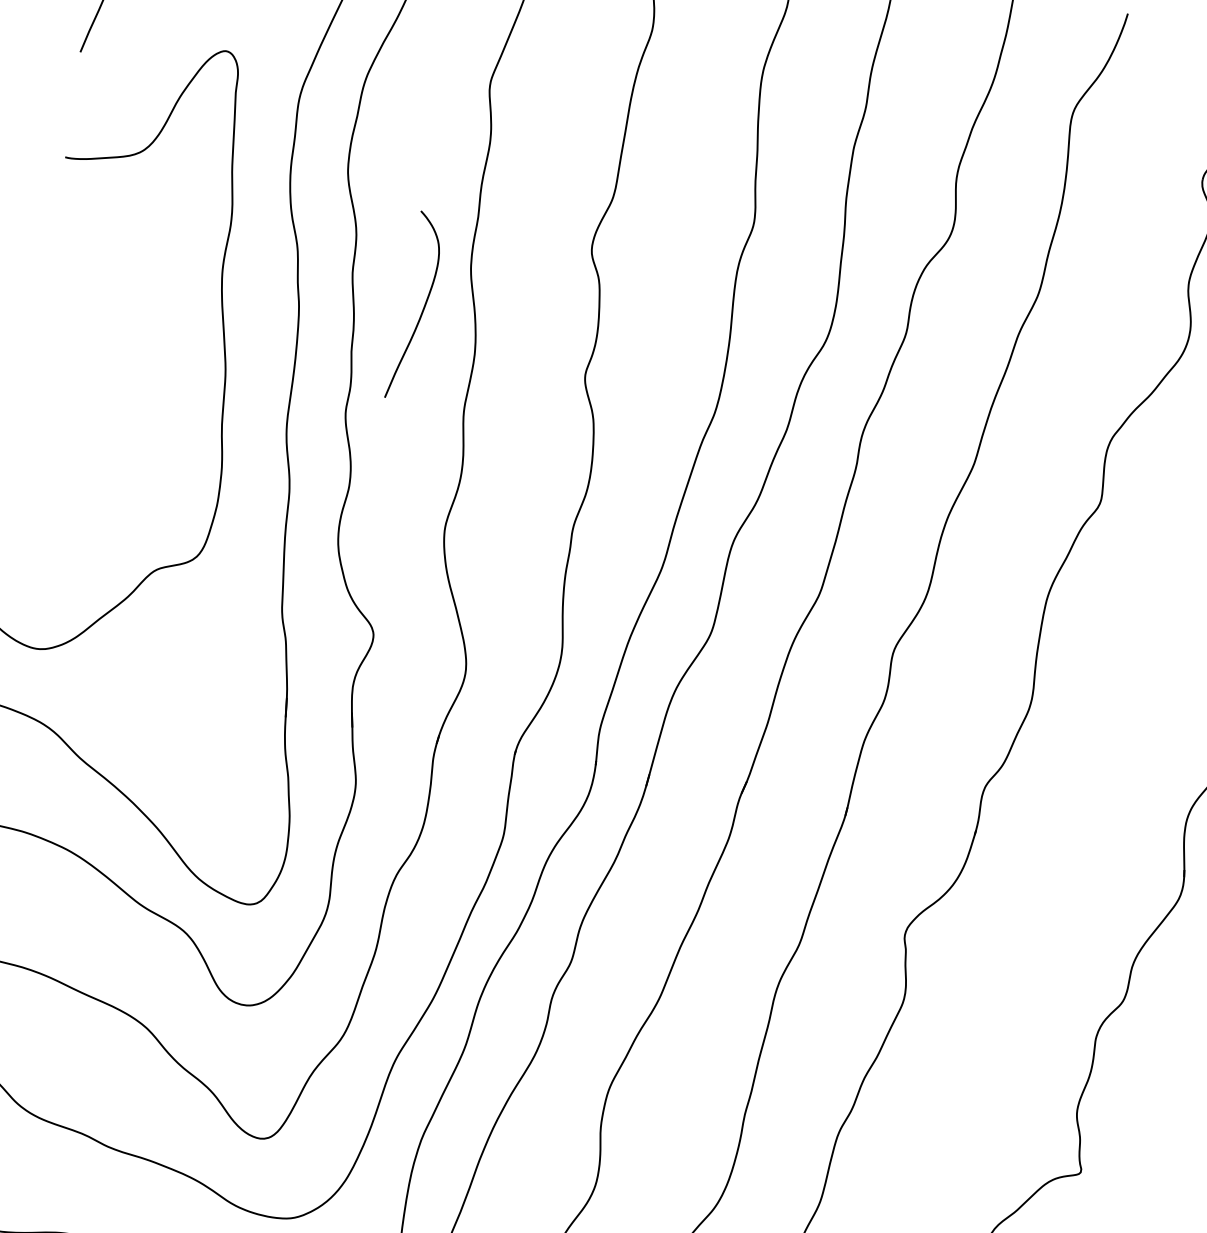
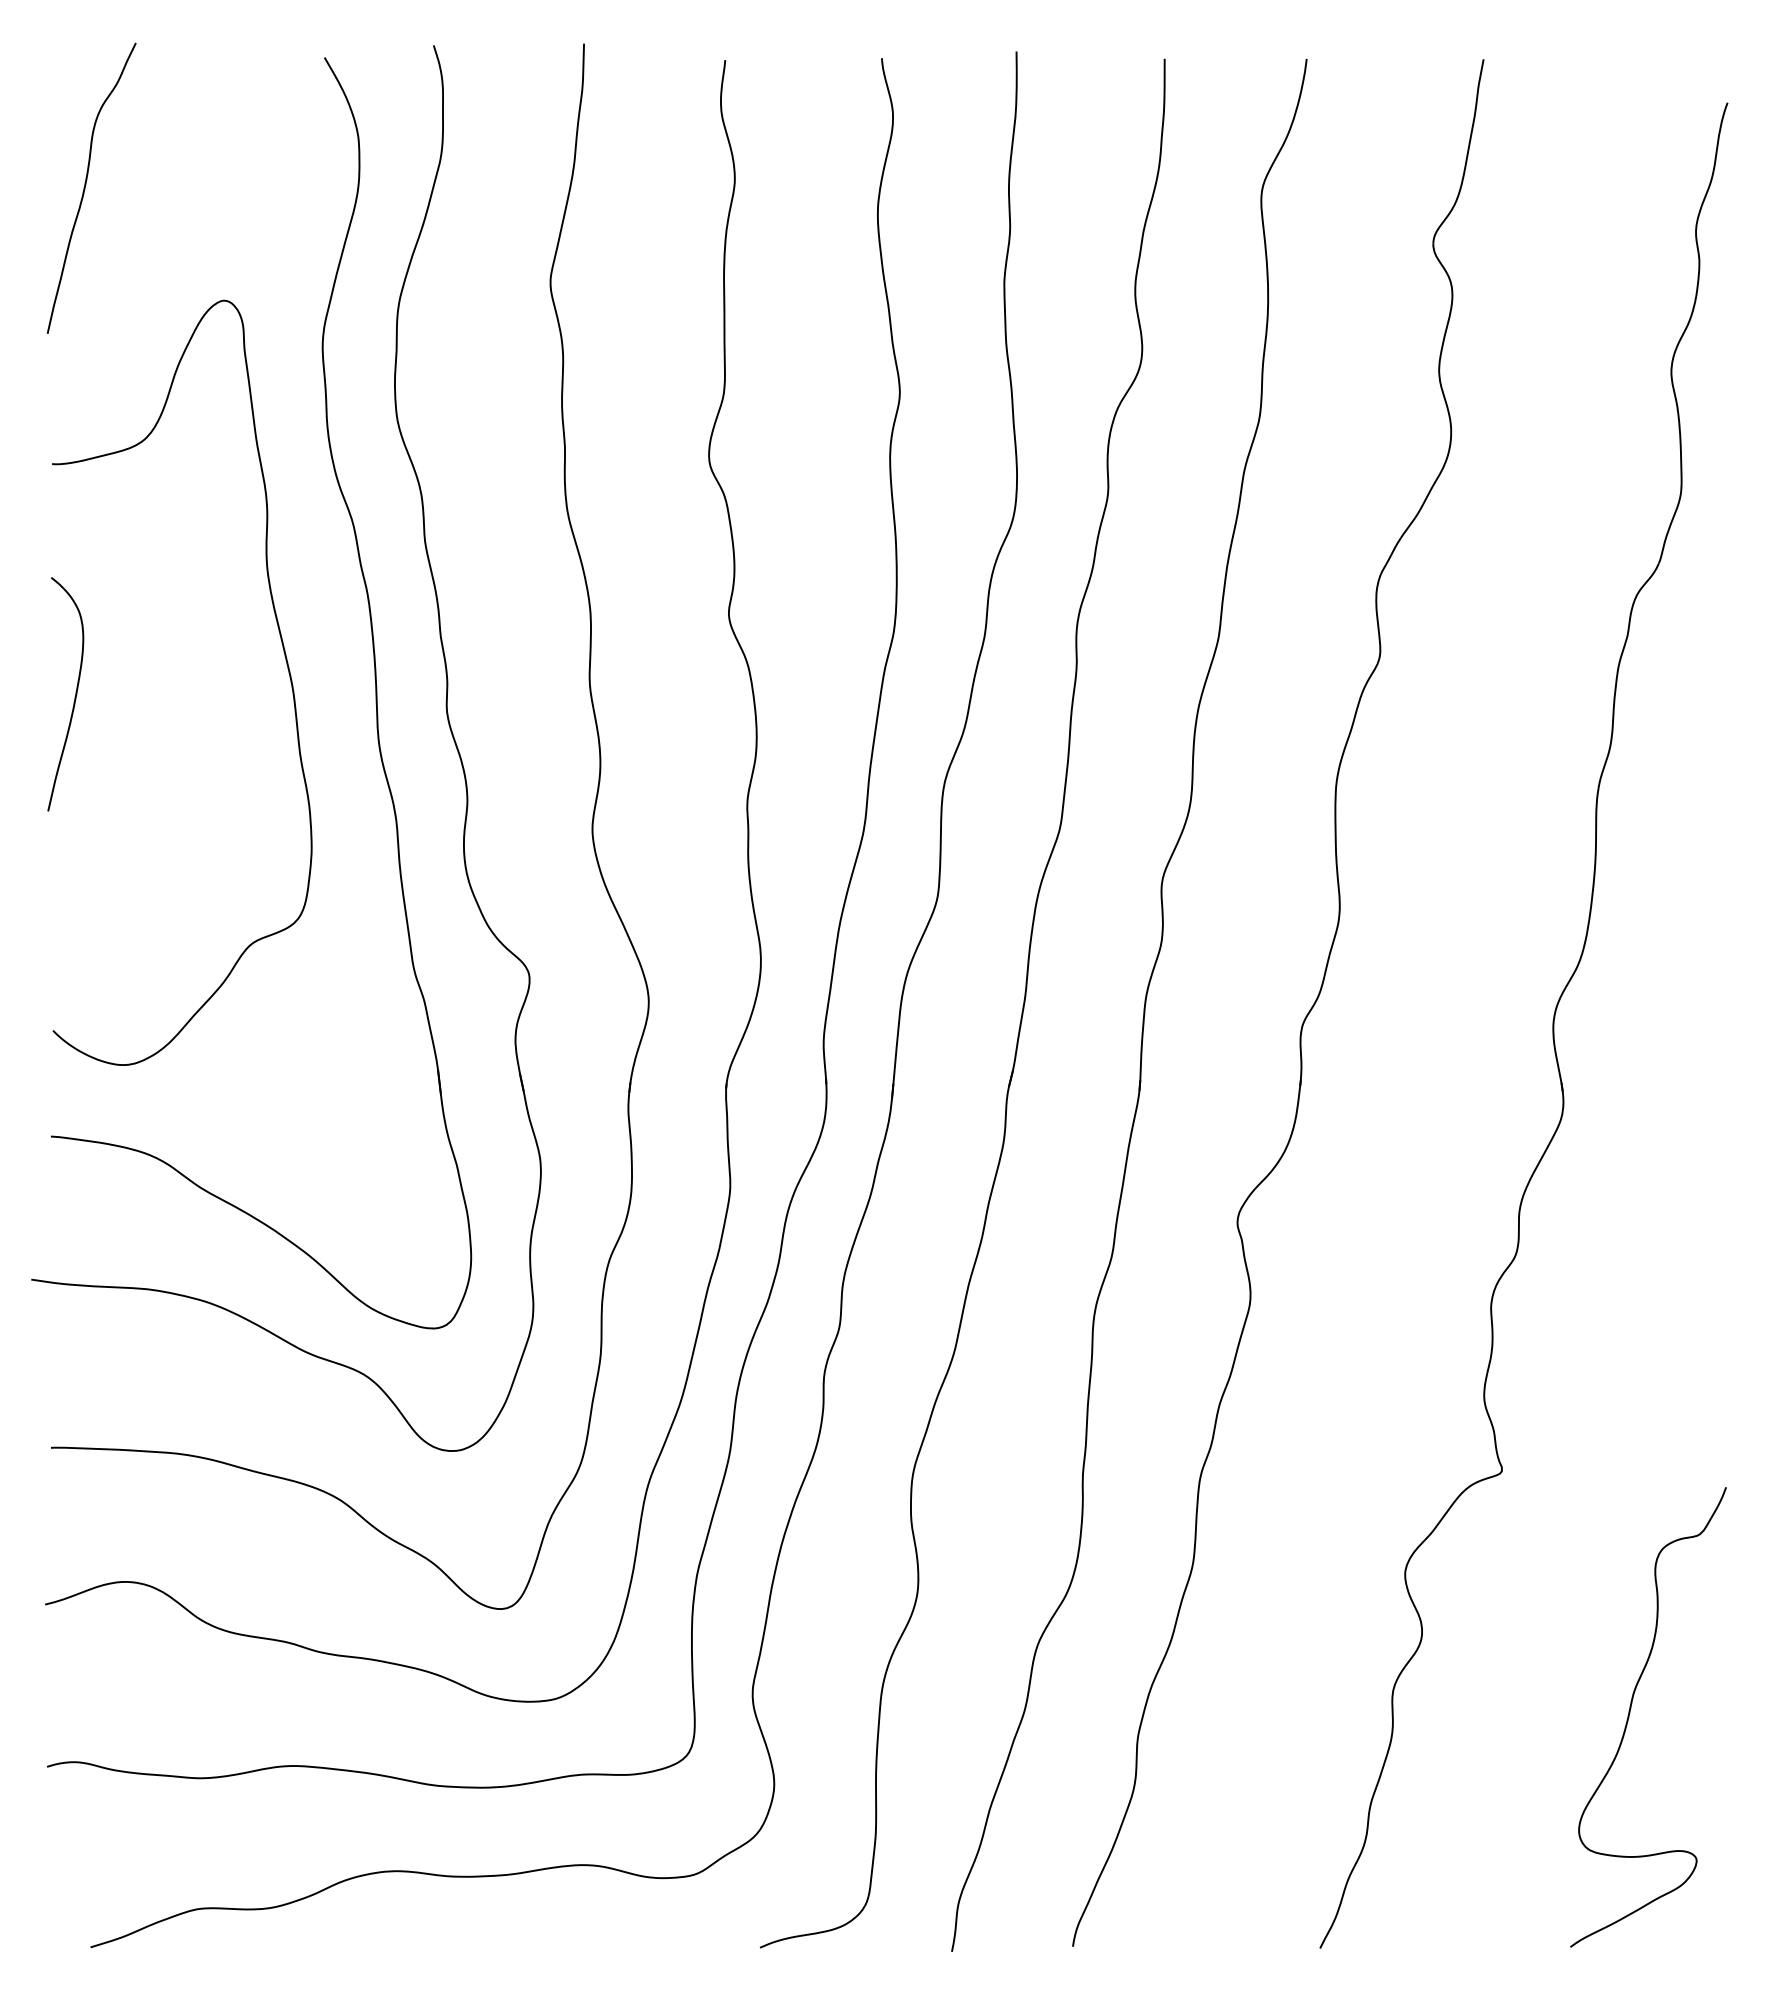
curve: (422, 310) -> (74, 697), moved

